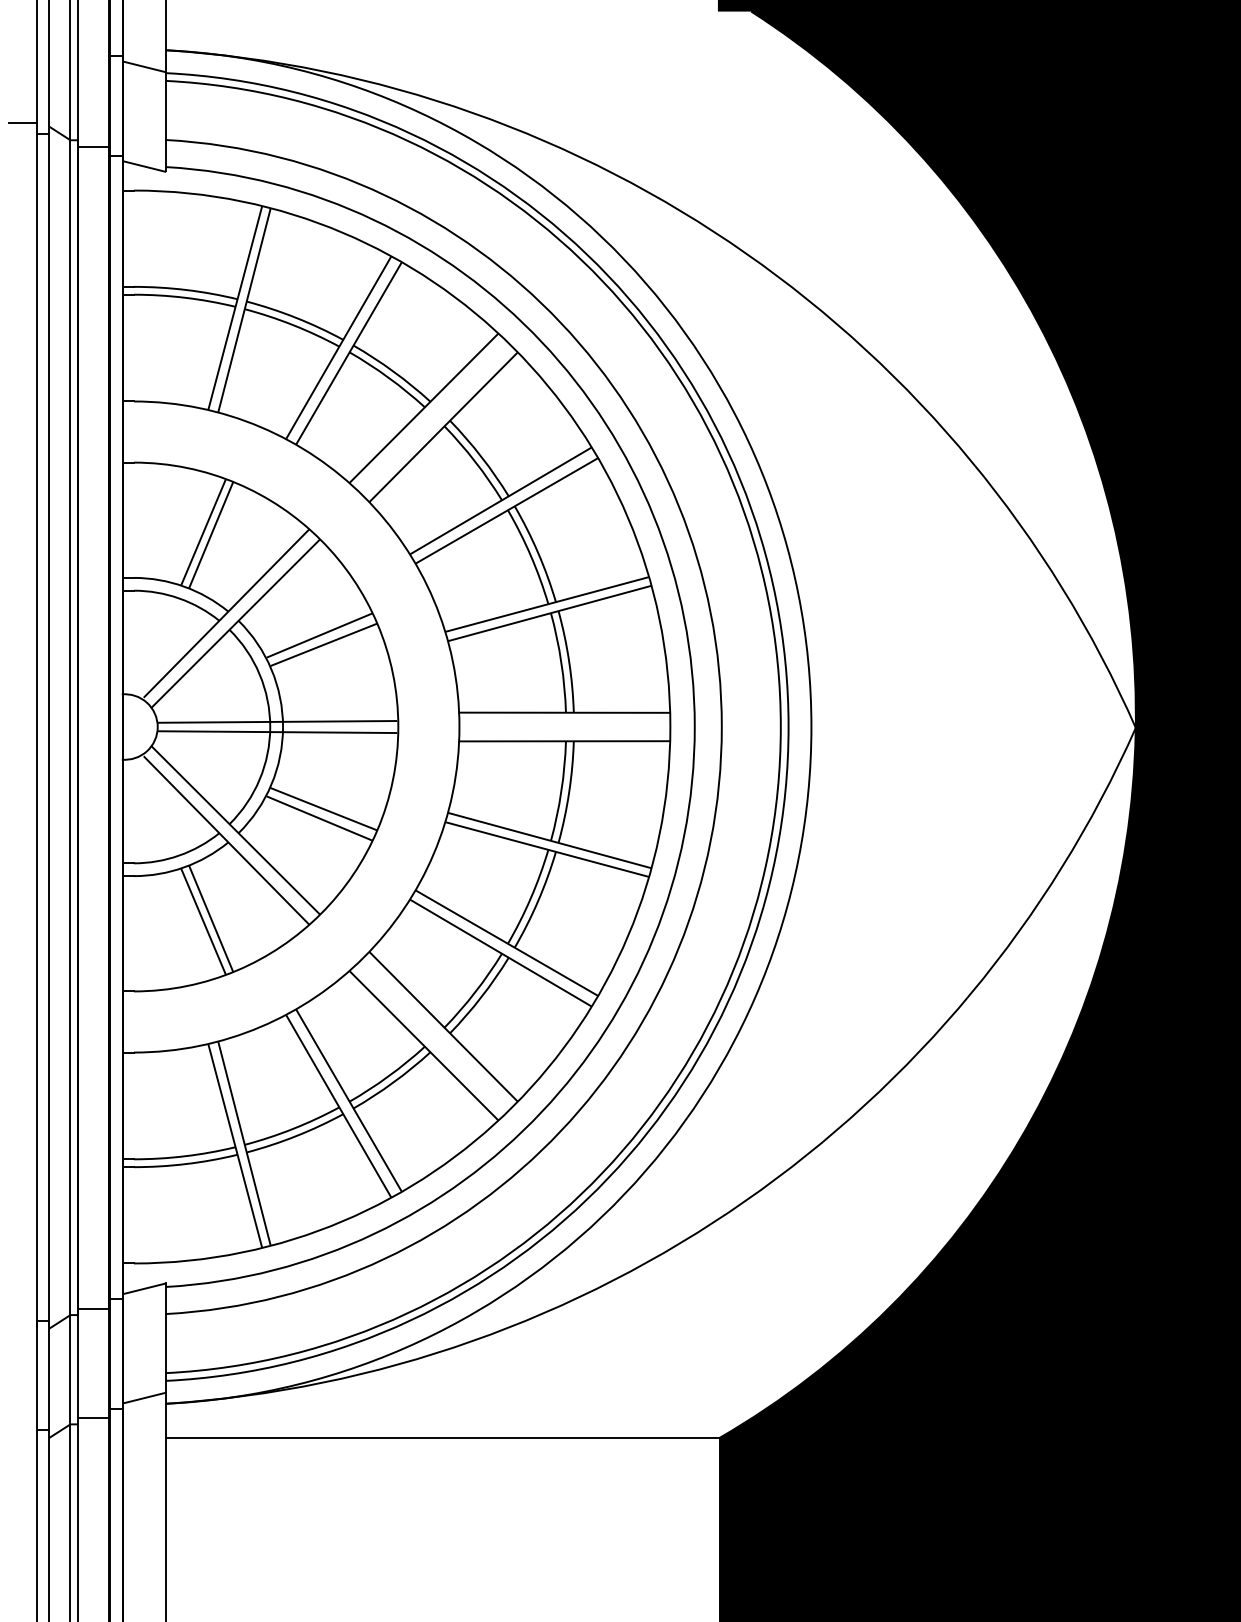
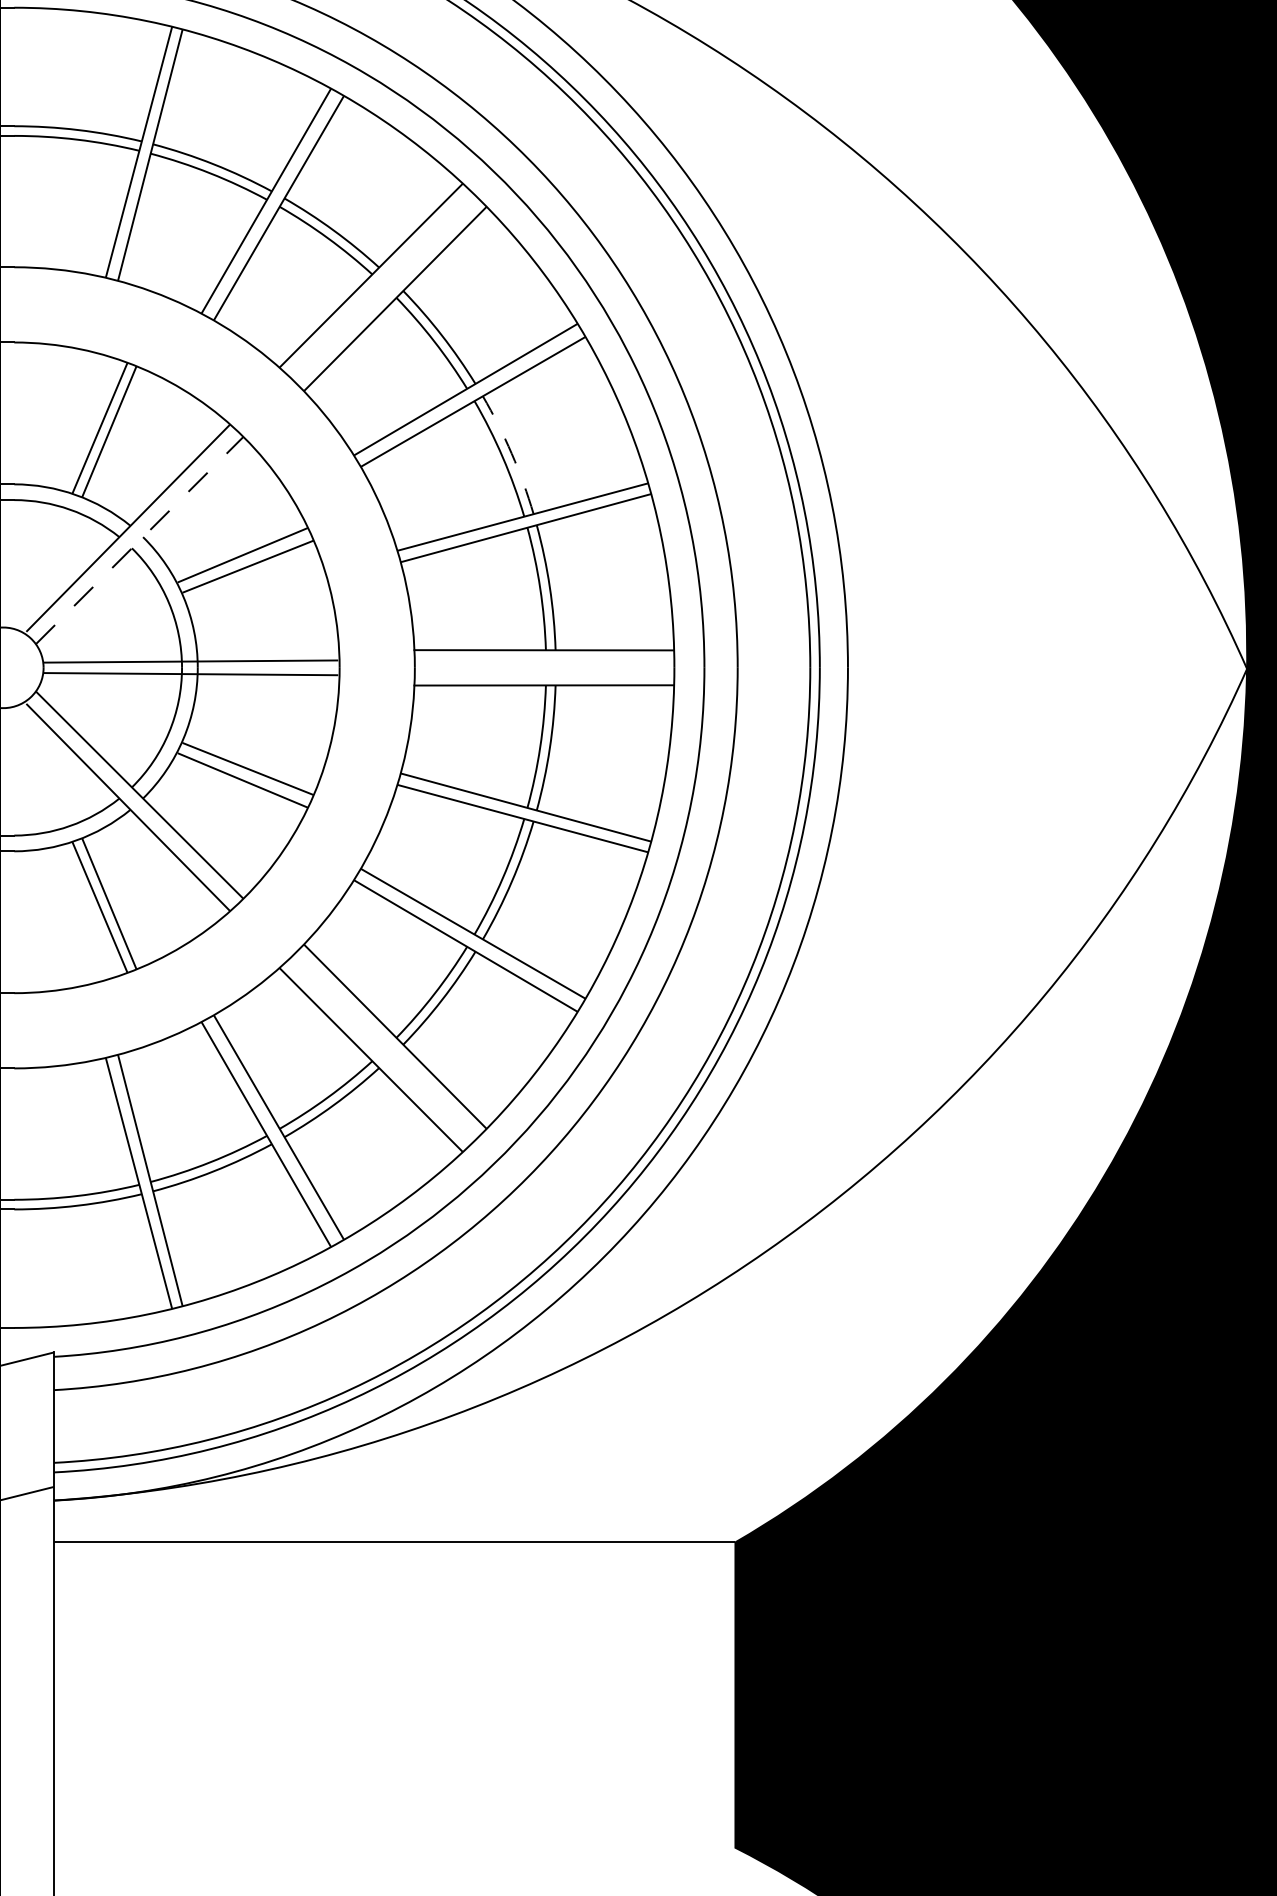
arc: (538, 553) -> (512, 454), solid -> dashed
line: (236, 623) -> (140, 540), solid -> dashed

